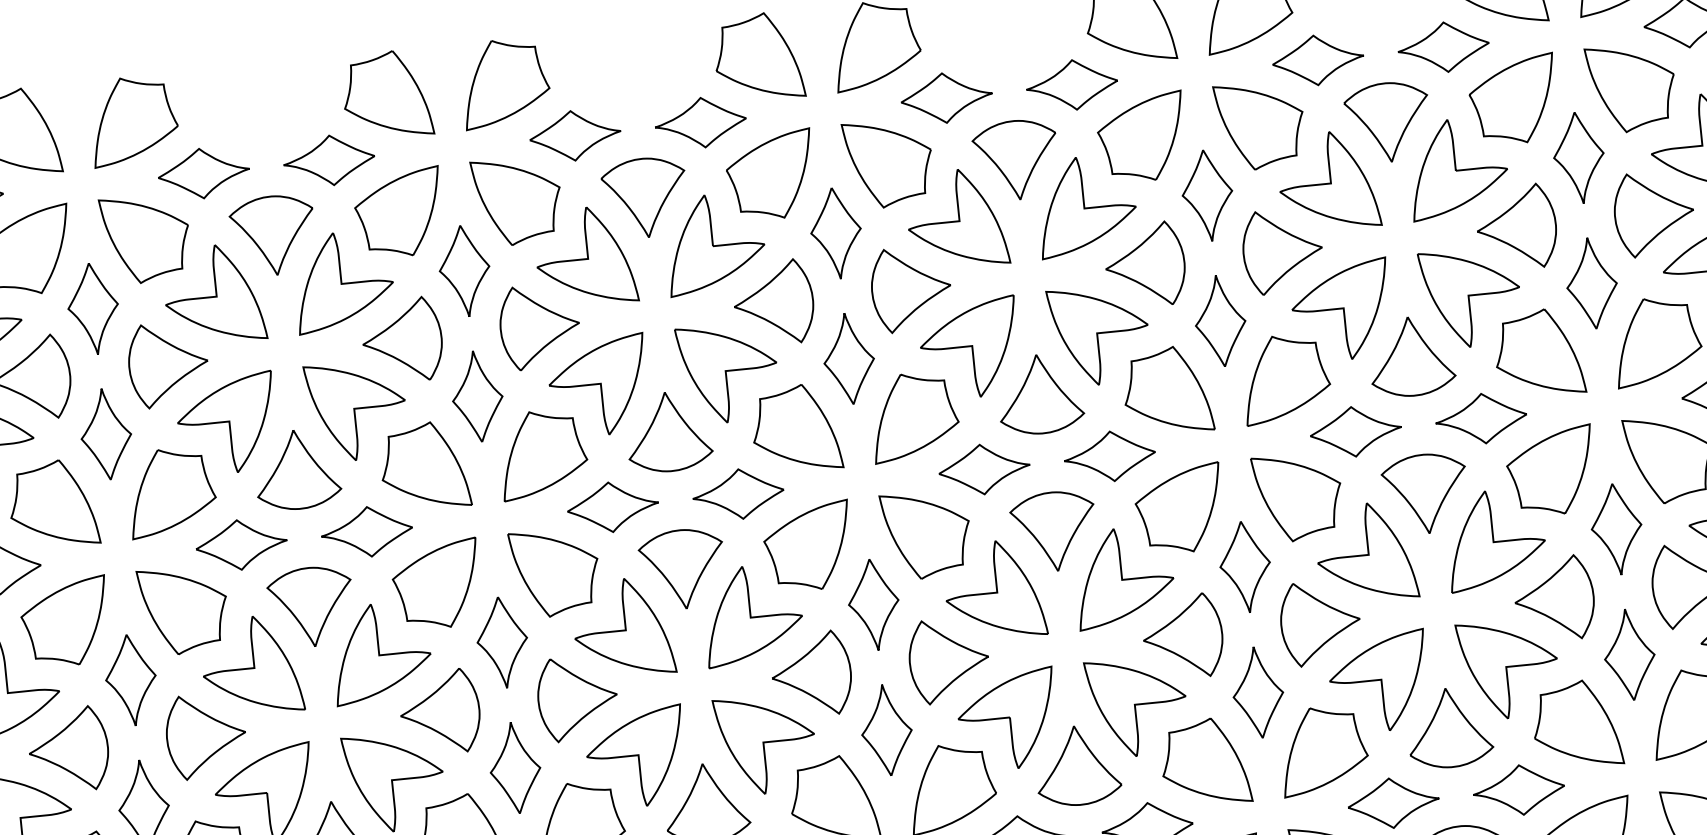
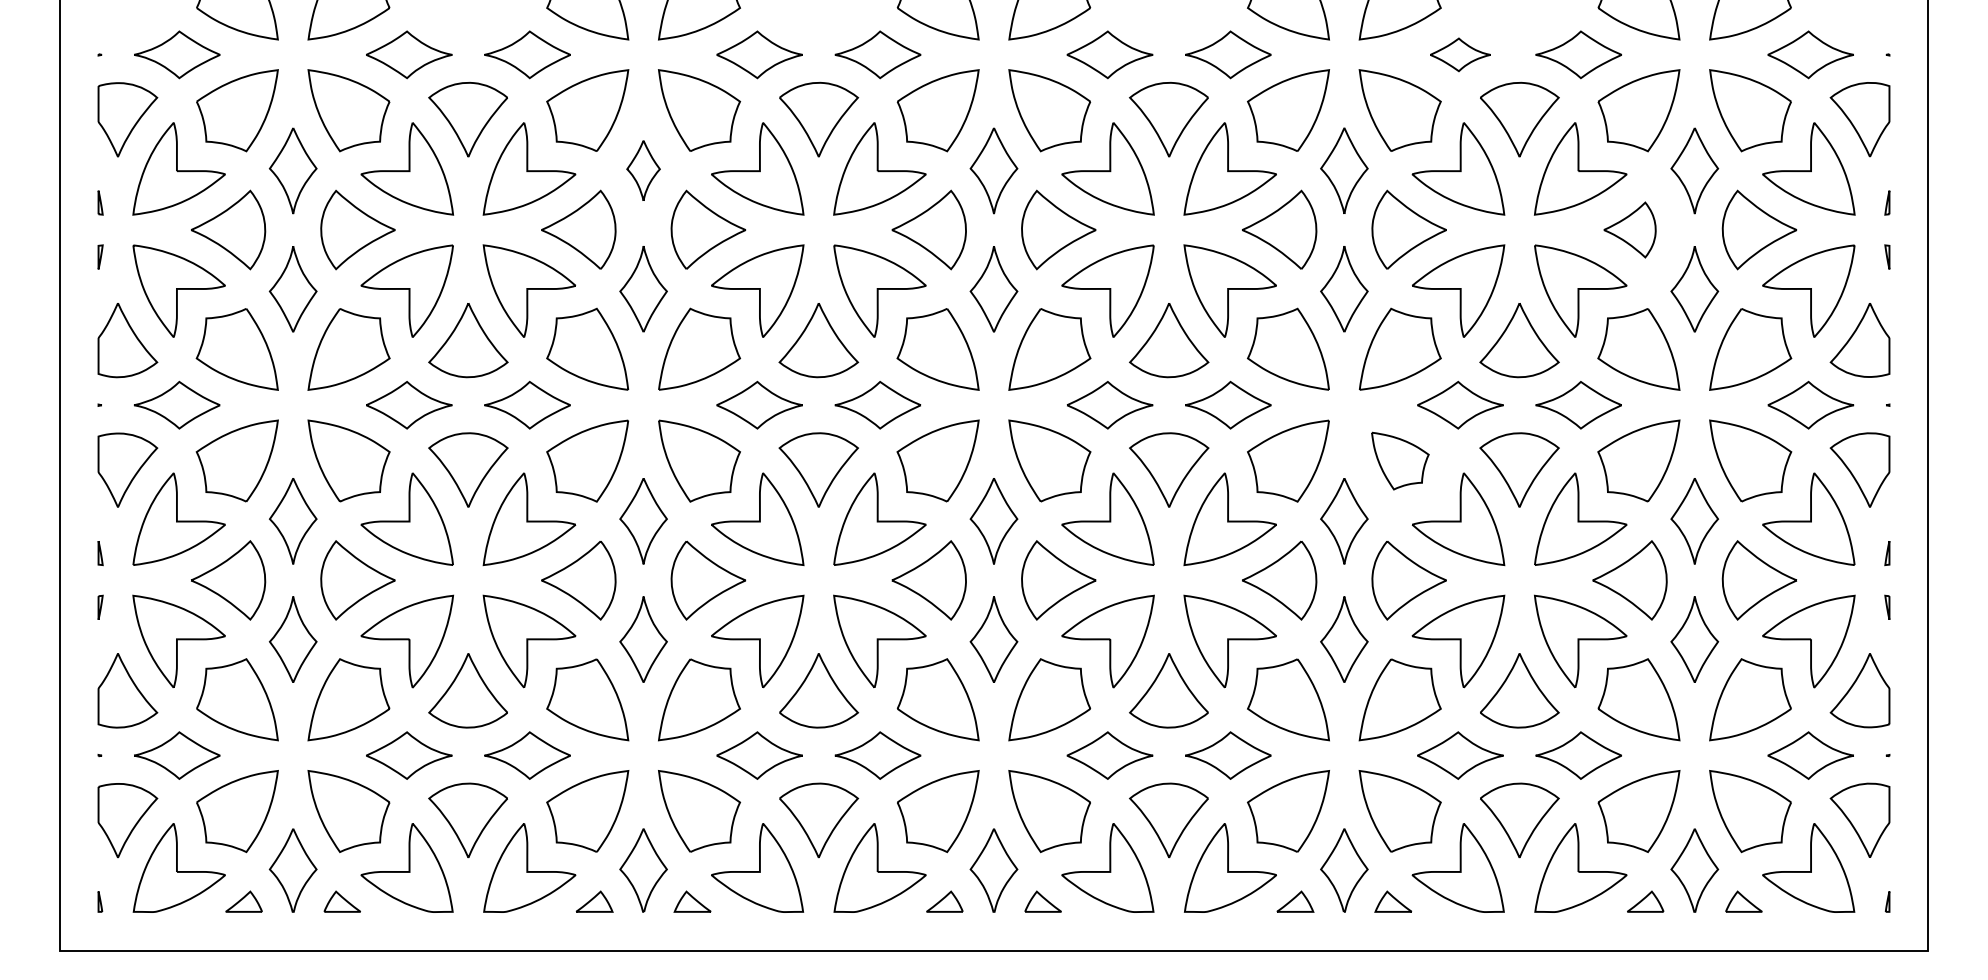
part: (1318, 59) -> (1460, 54), size x0.7
part: (1516, 227) -> (1629, 229), size x0.7
part: (464, 270) -> (643, 170), size x0.7
part: (1298, 496) -> (1400, 460), size x0.7

